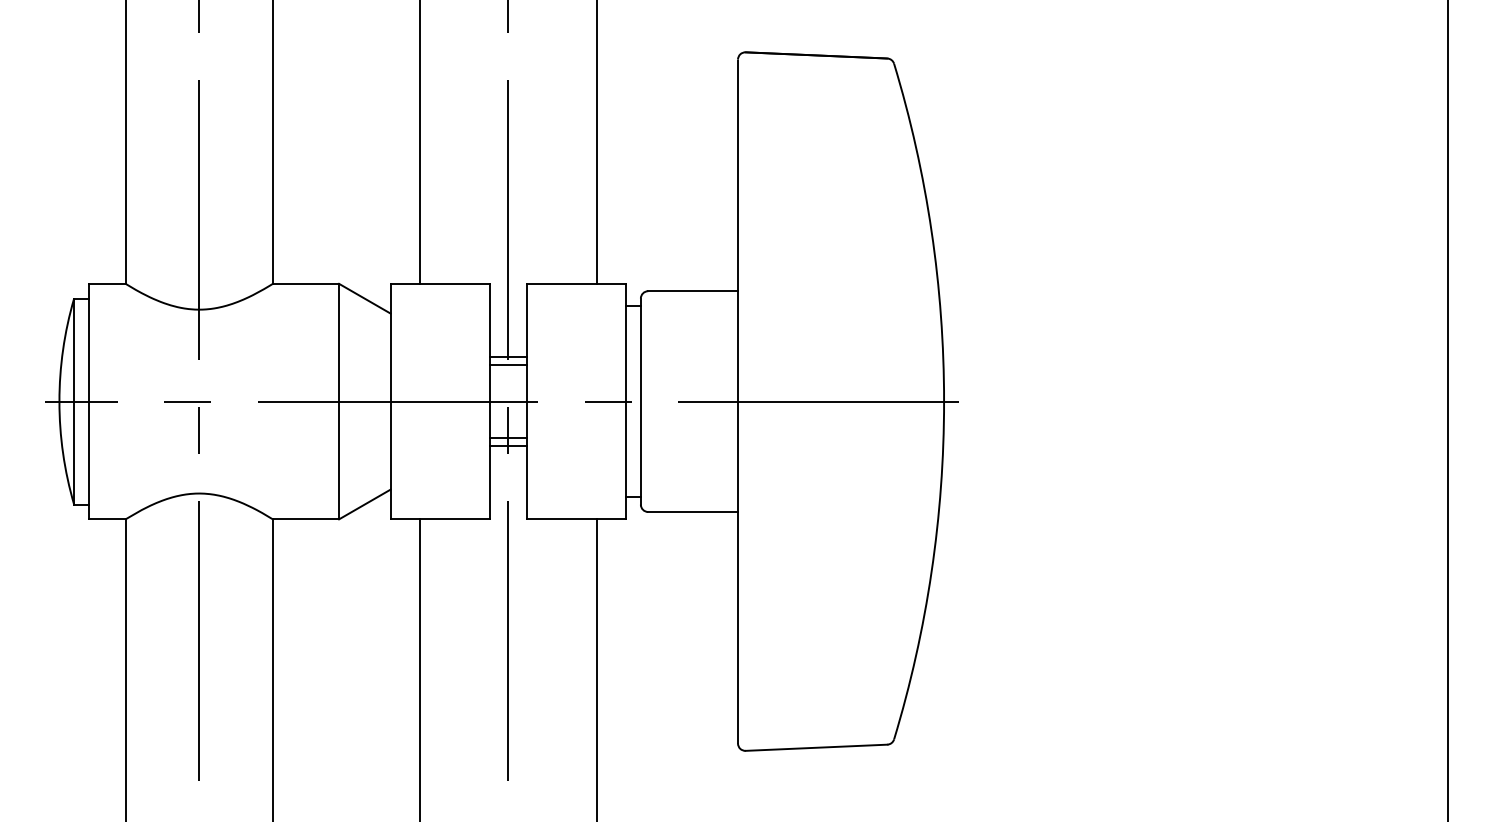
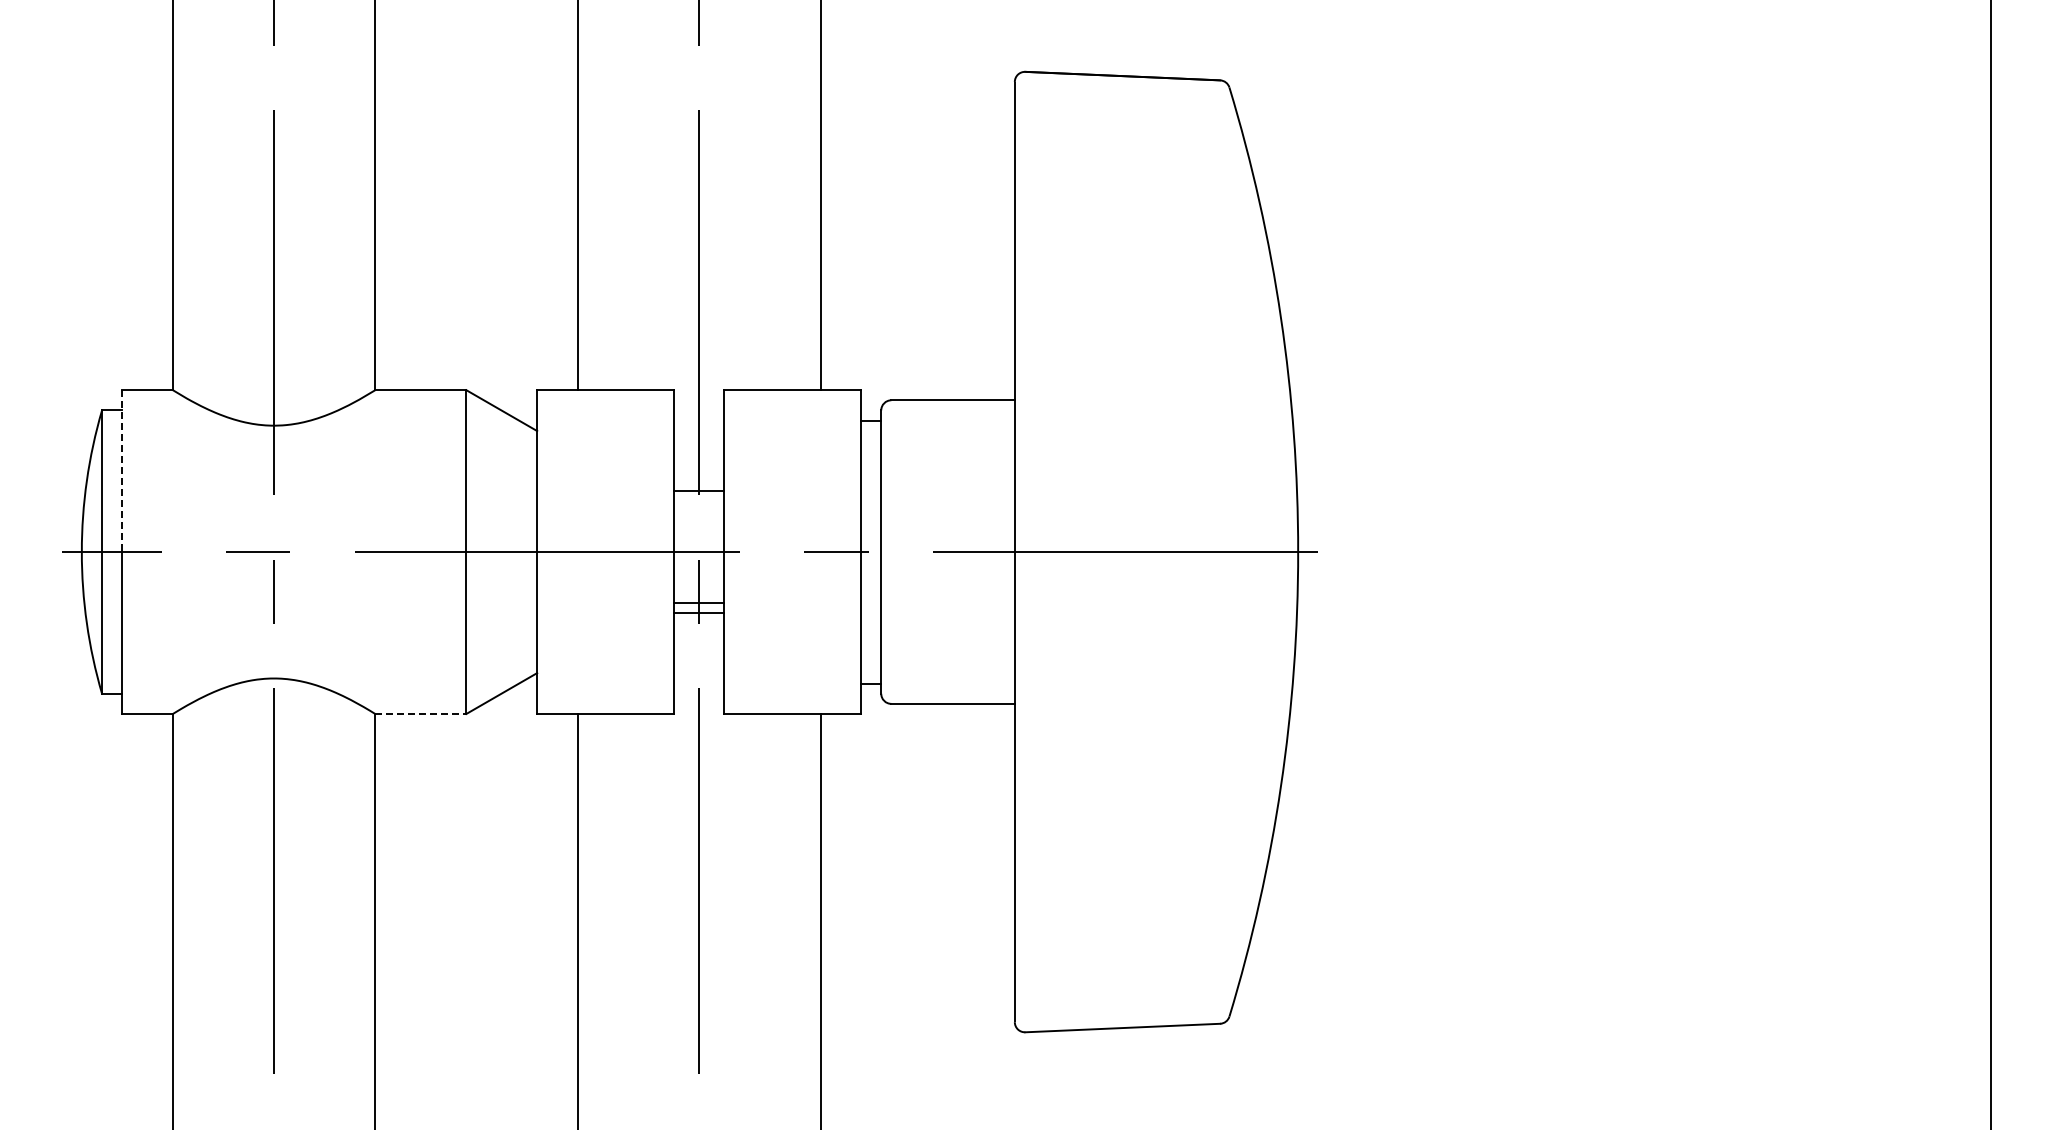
line: (89, 342) -> (122, 471), solid -> dashed
line: (507, 364) -> (698, 501), removed
line: (305, 519) -> (420, 714), solid -> dashed

